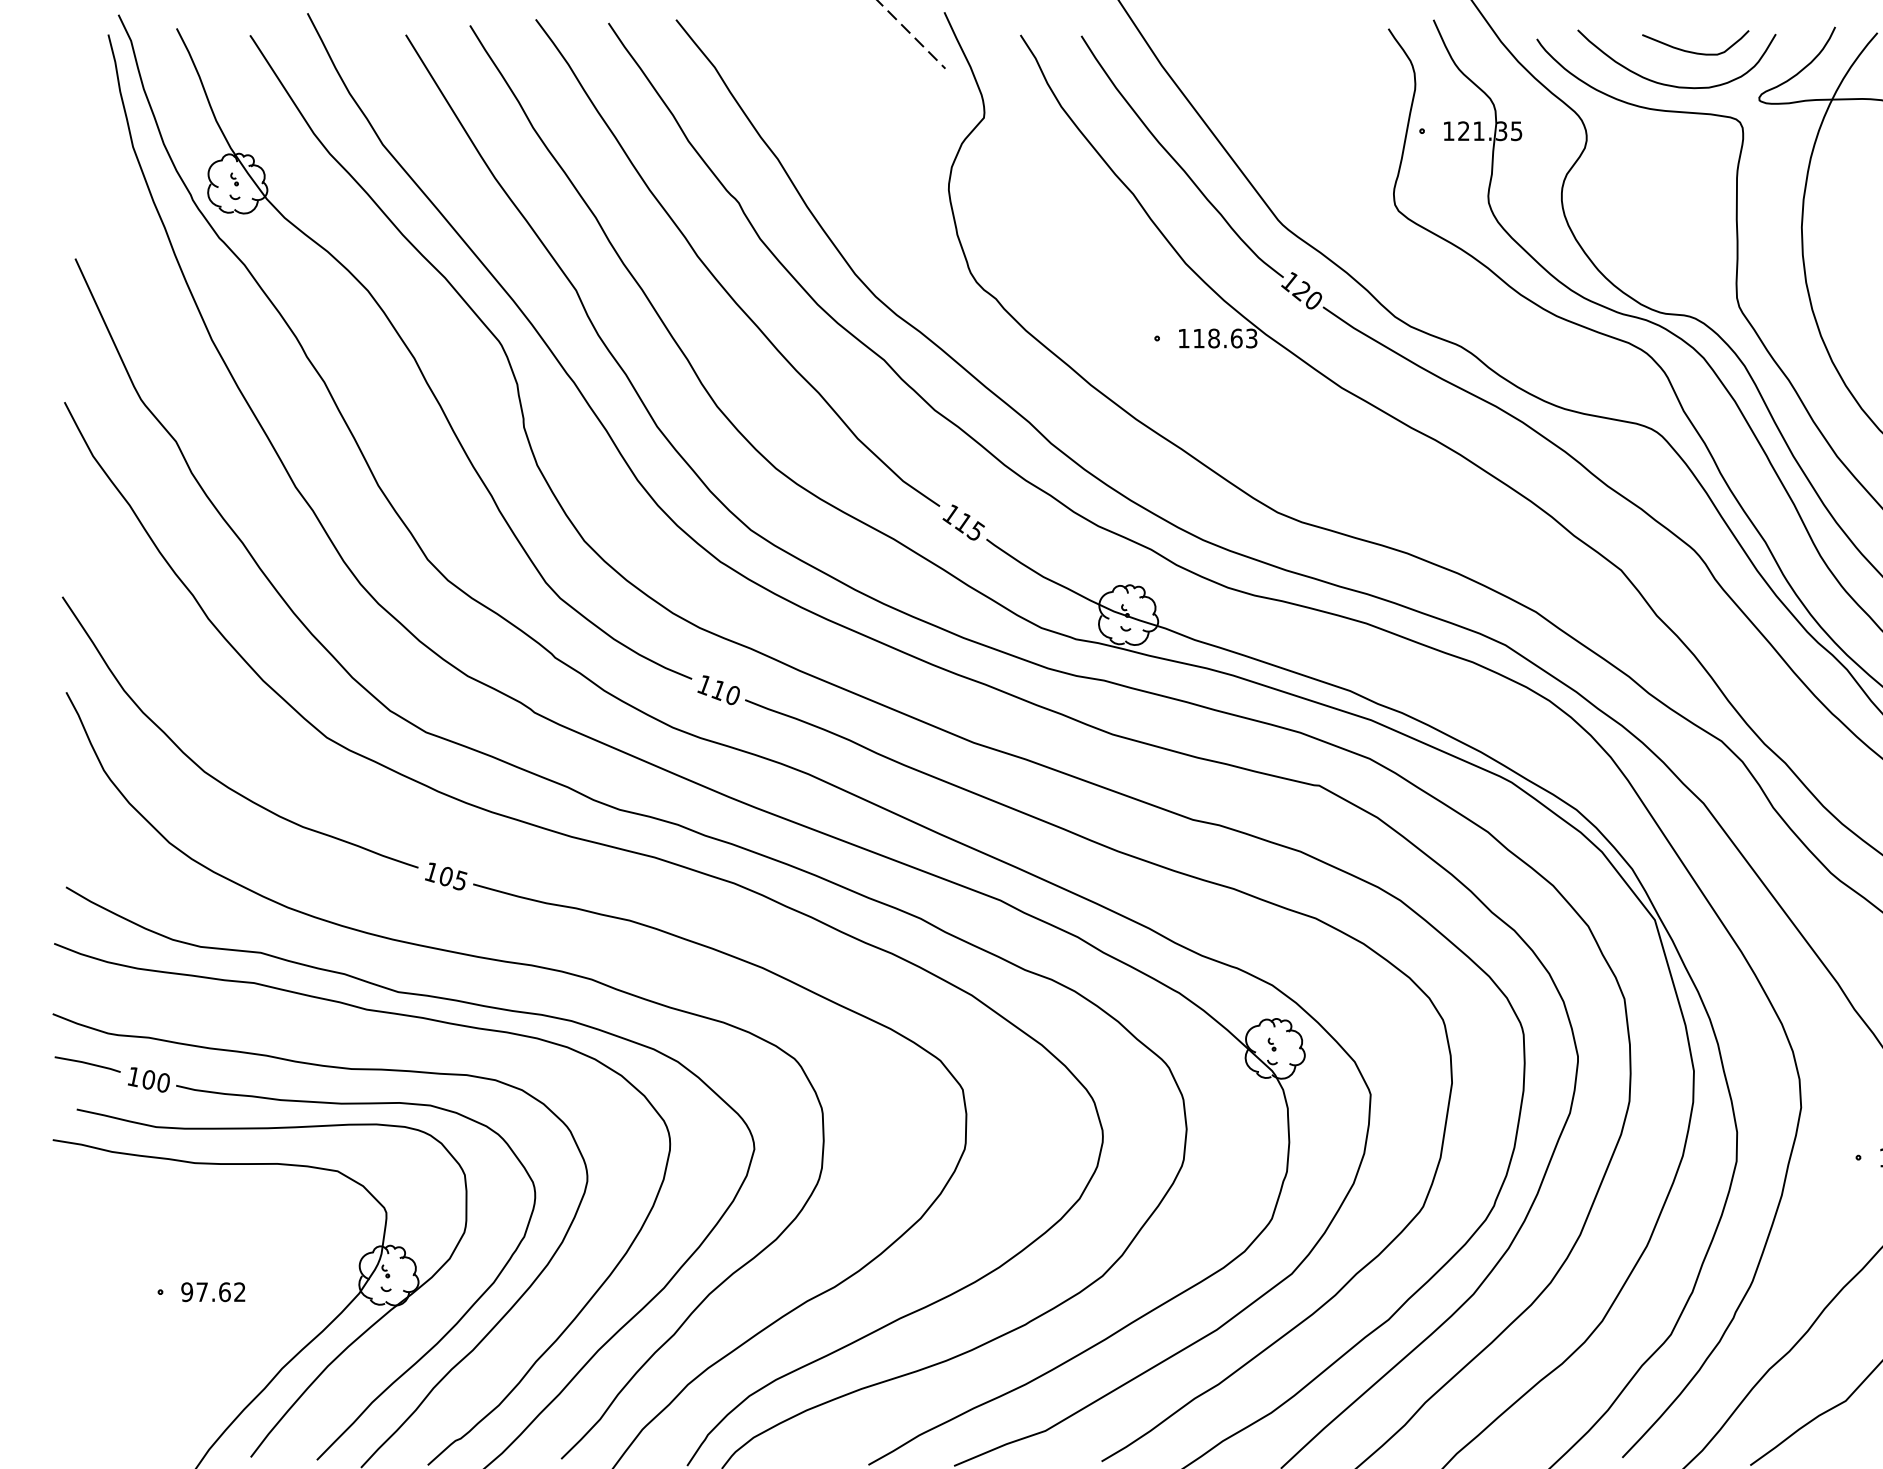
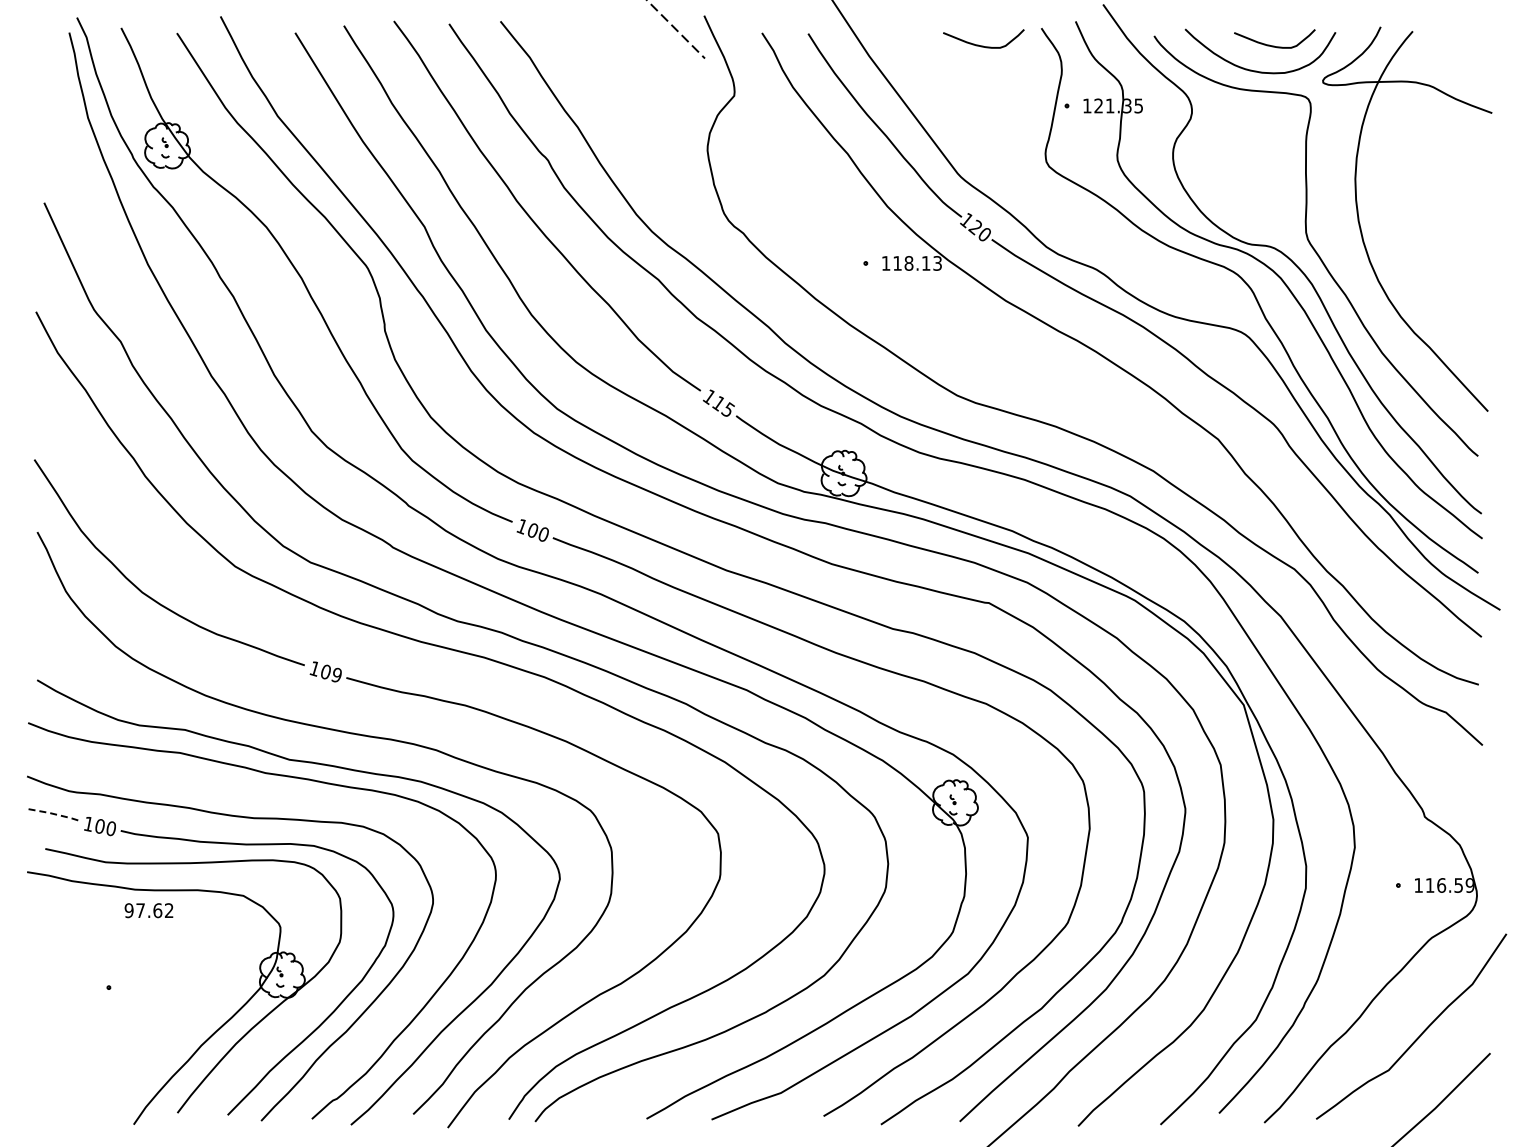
curve: (1312, 51) -> (983, 45), added
text: (1235, 338) -> (925, 263), 118.63 -> 118.13
text: (718, 690) -> (532, 530), 110 -> 100
text: (460, 879) -> (336, 674), 105 -> 109
line: (87, 1064) -> (53, 814), solid -> dashed
text: (212, 1291) -> (148, 910), moved

